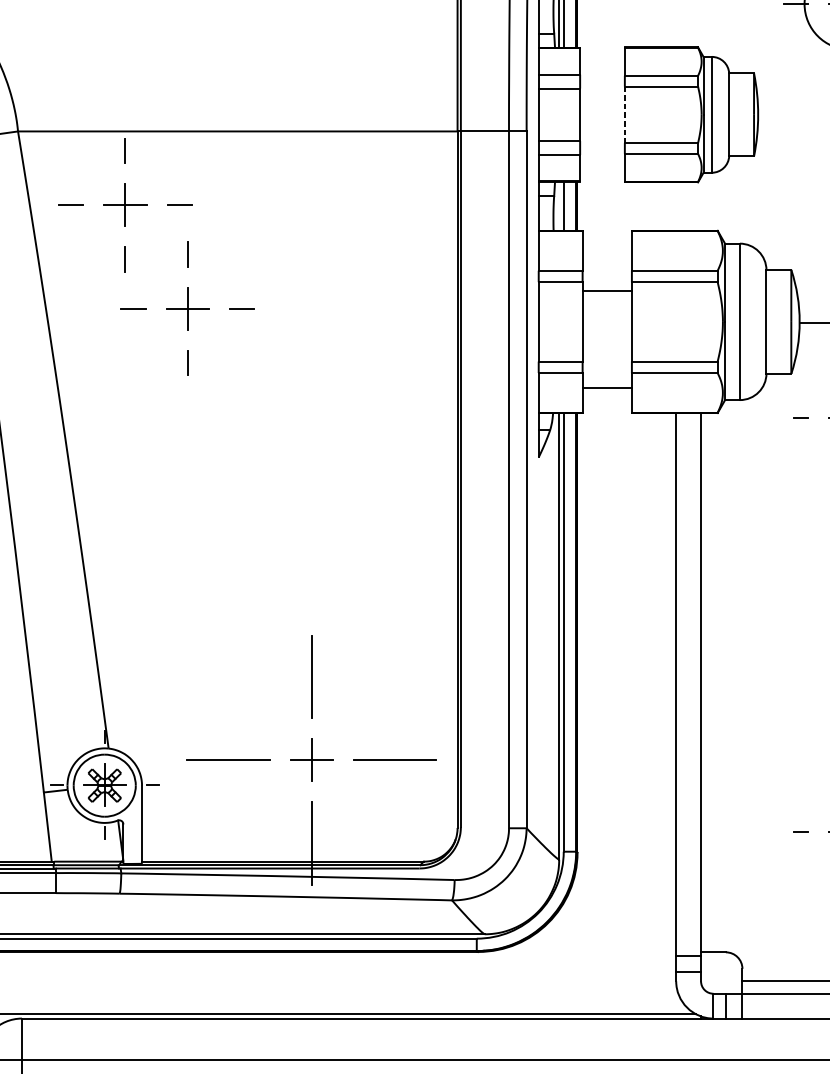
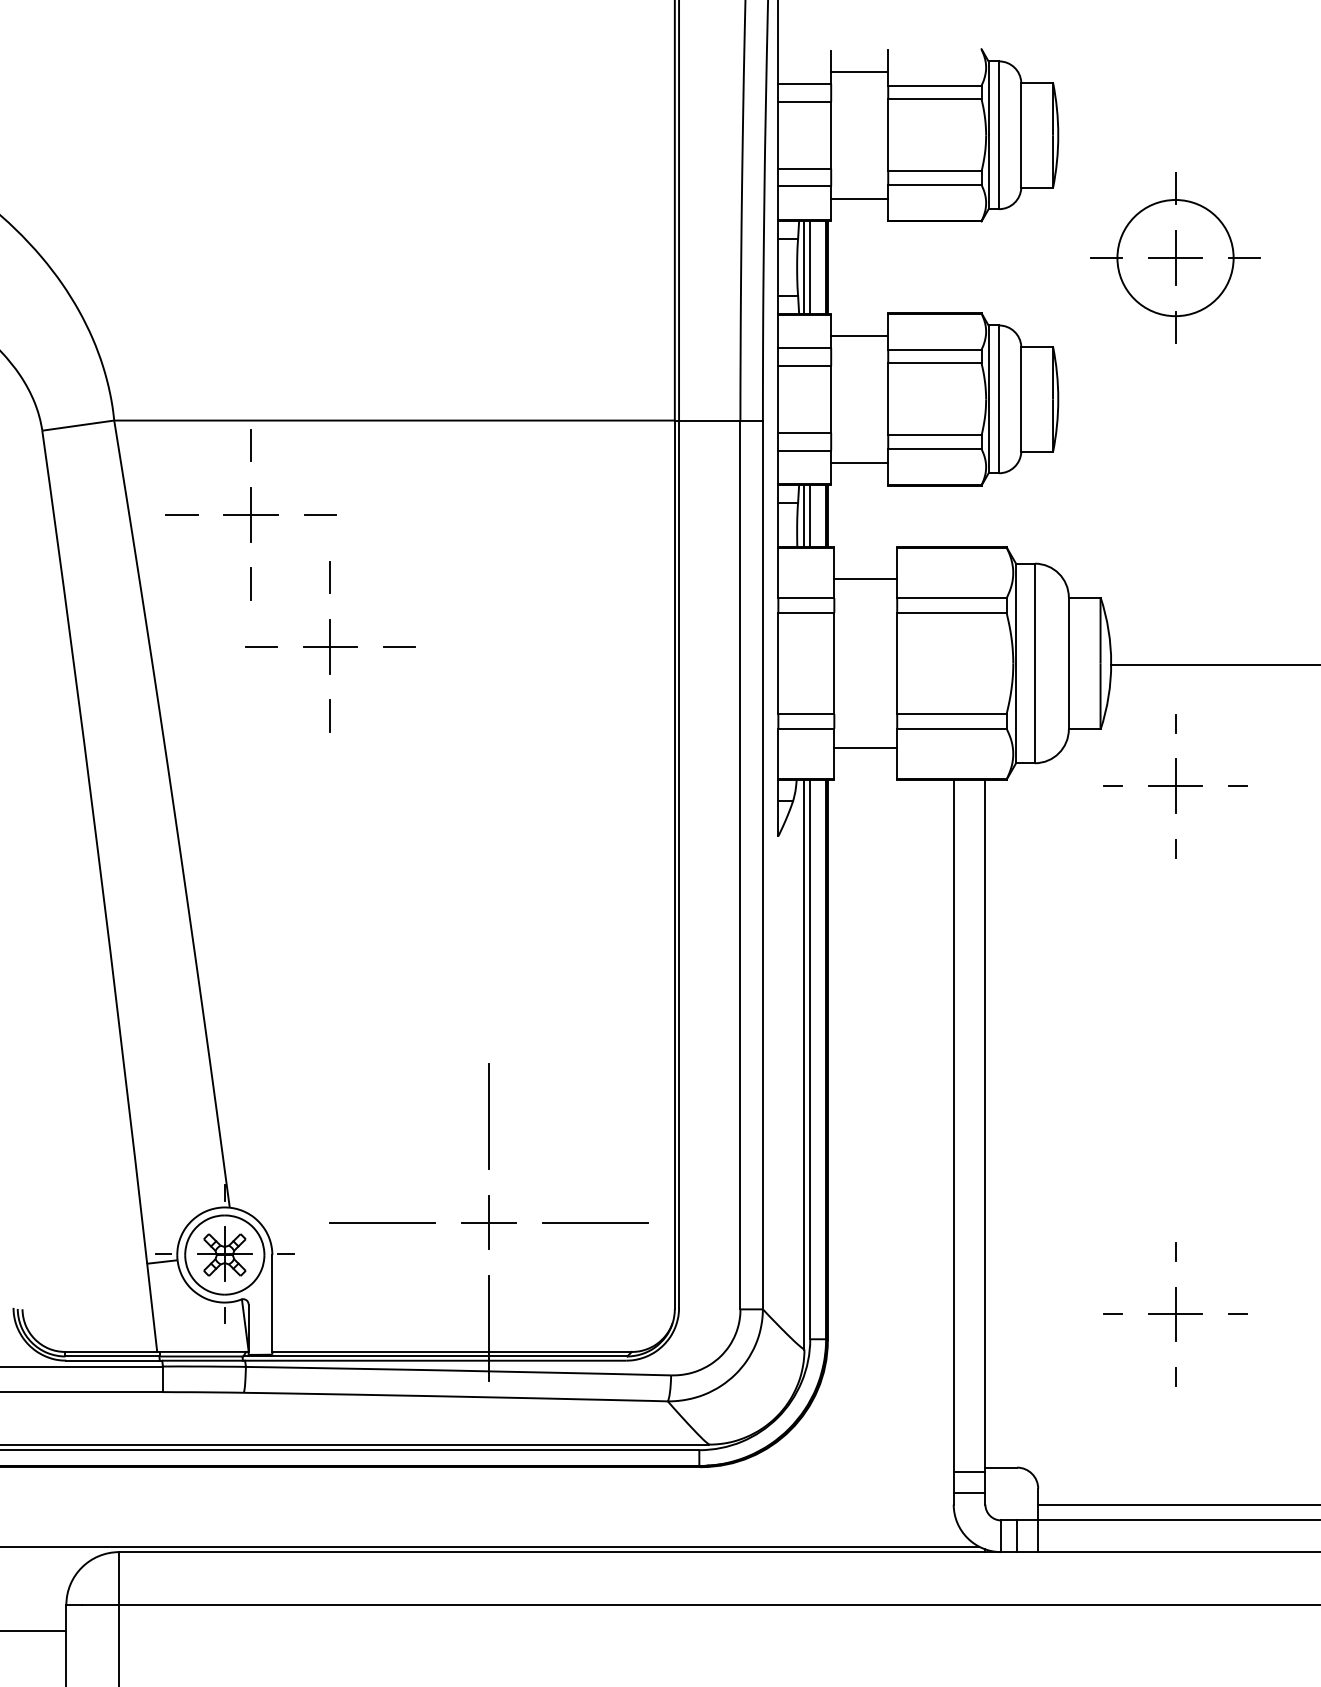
line: (602, 65) -> (859, 336), added
line: (625, 114) -> (888, 399), dashed -> solid
line: (602, 164) -> (859, 462), added
line: (559, 205) -> (804, 515), added
line: (607, 291) -> (865, 579), moved

